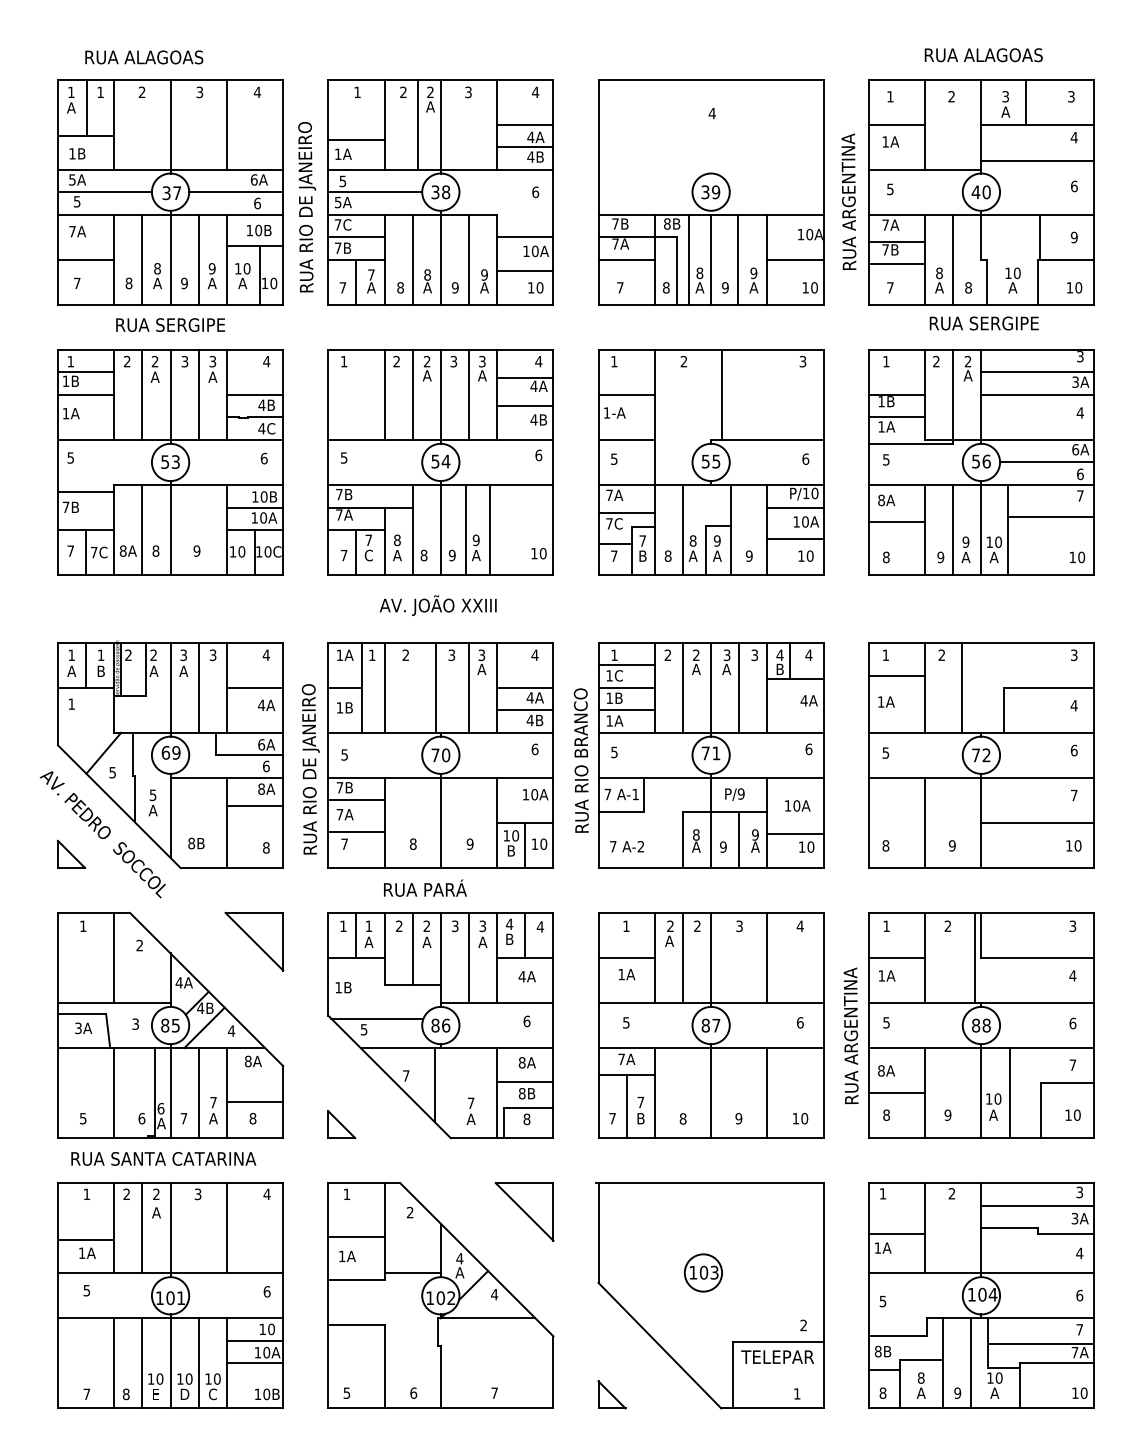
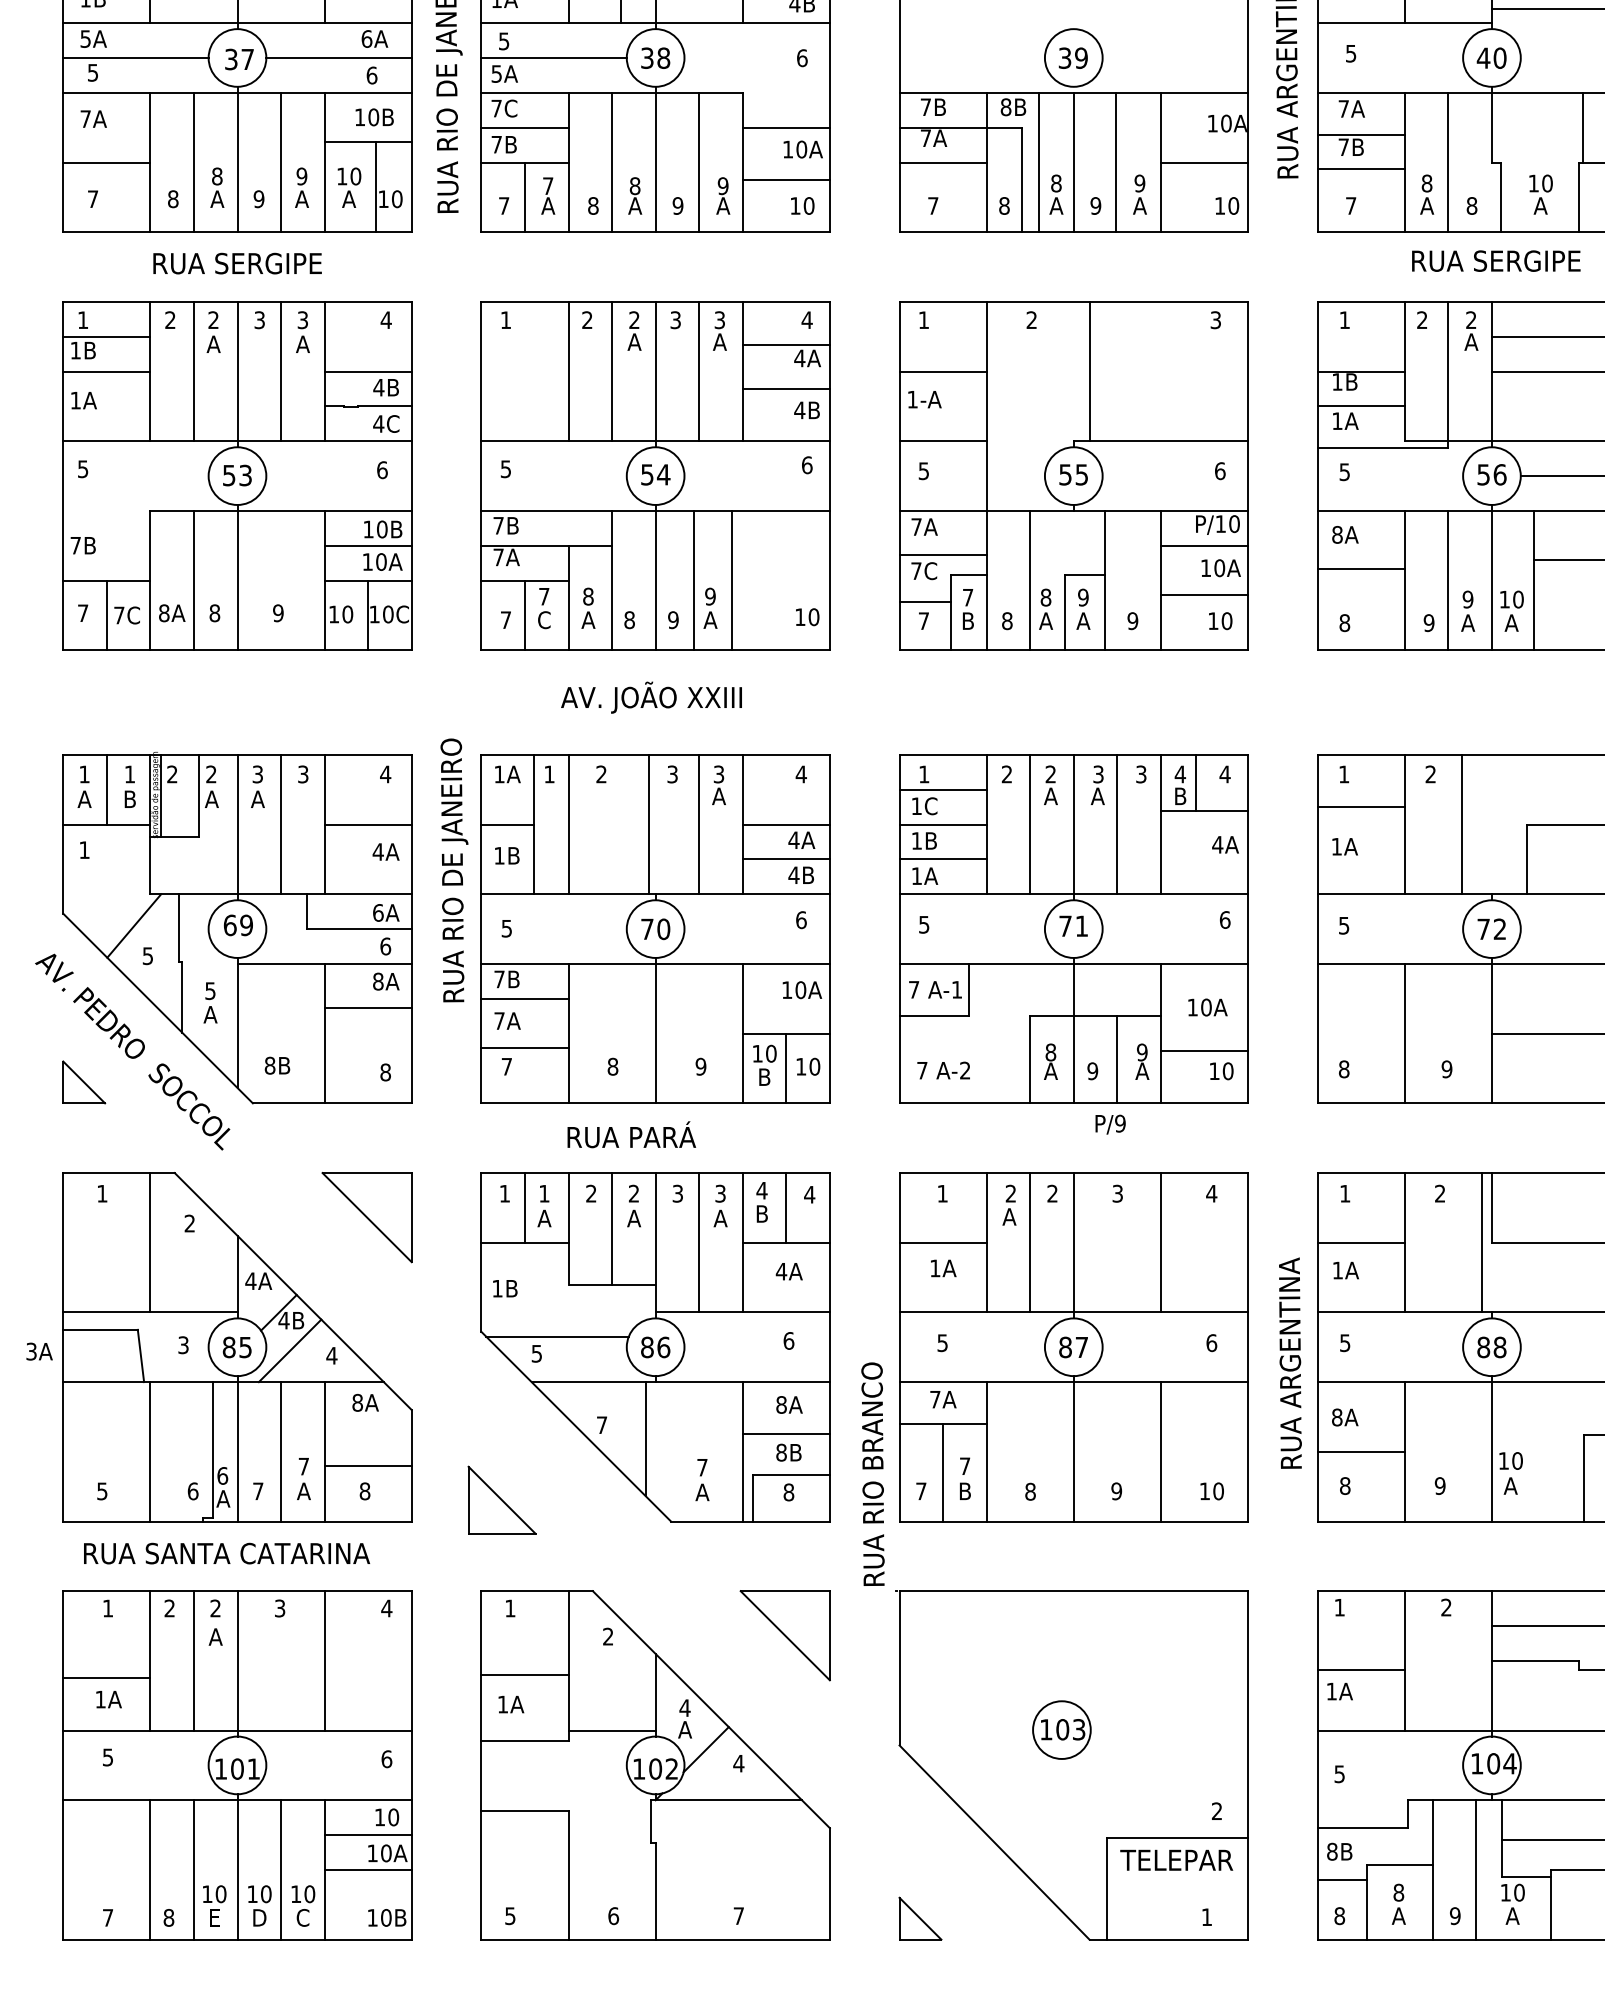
line: (85, 491) -> (105, 521), removed
text: (580, 760) -> (871, 1474), moved
text: (310, 769) -> (453, 870), moved
text: (734, 794) -> (1109, 1124), moved
text: (83, 1028) -> (39, 1351), moved
line: (1009, 1093) -> (1535, 1452), removed
part: (341, 1124) -> (501, 1500), size x1.6

